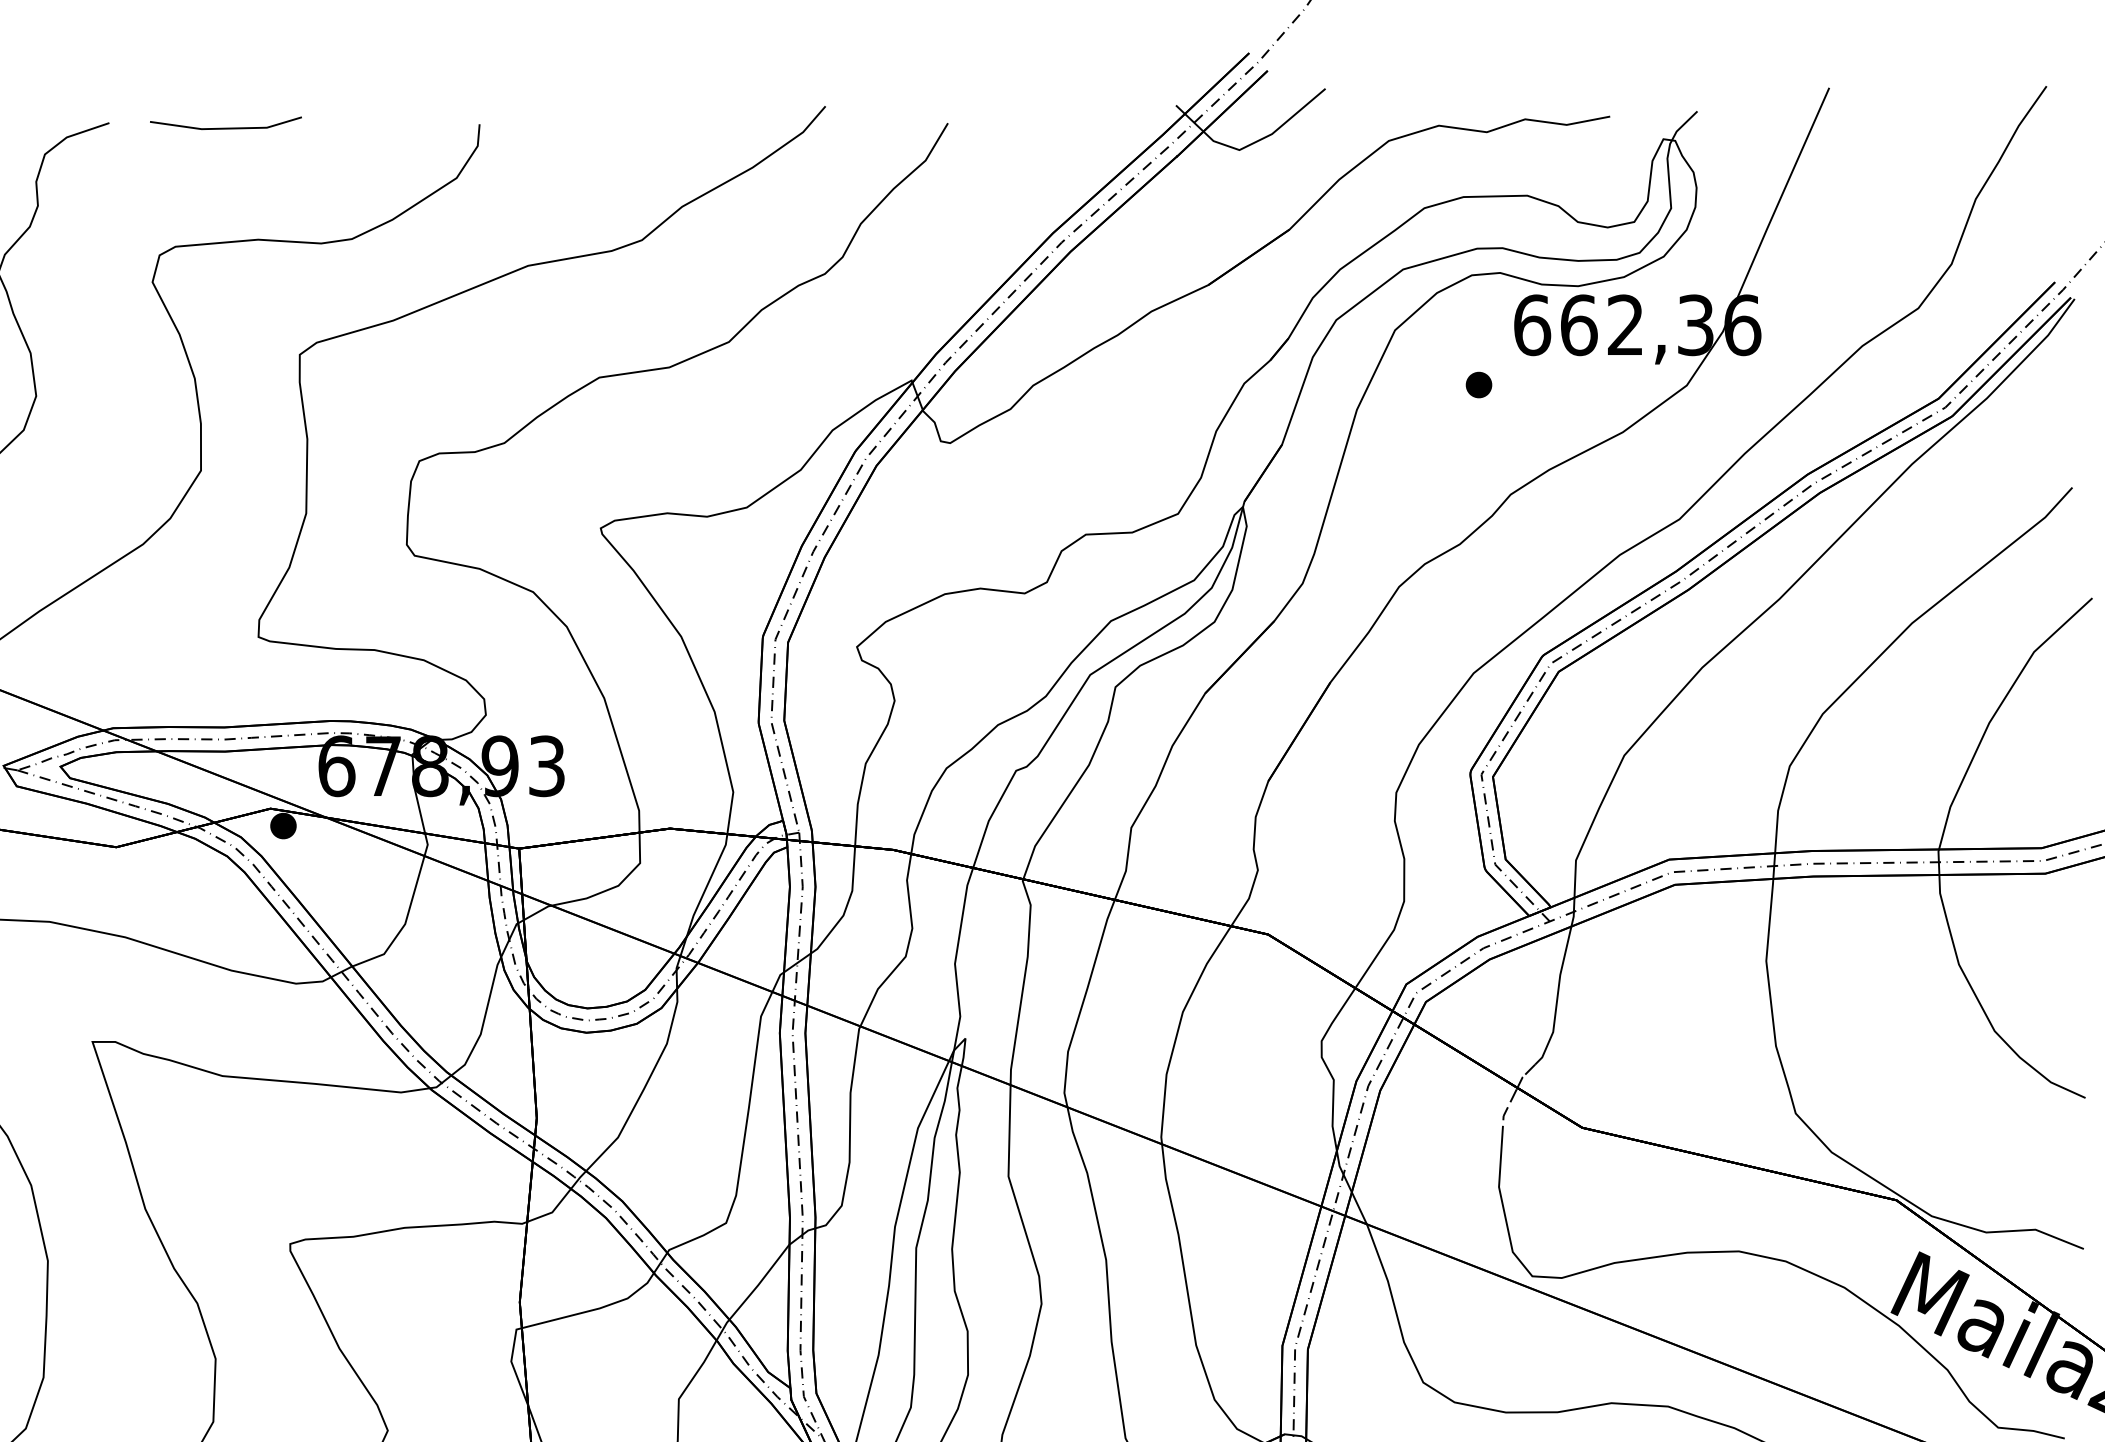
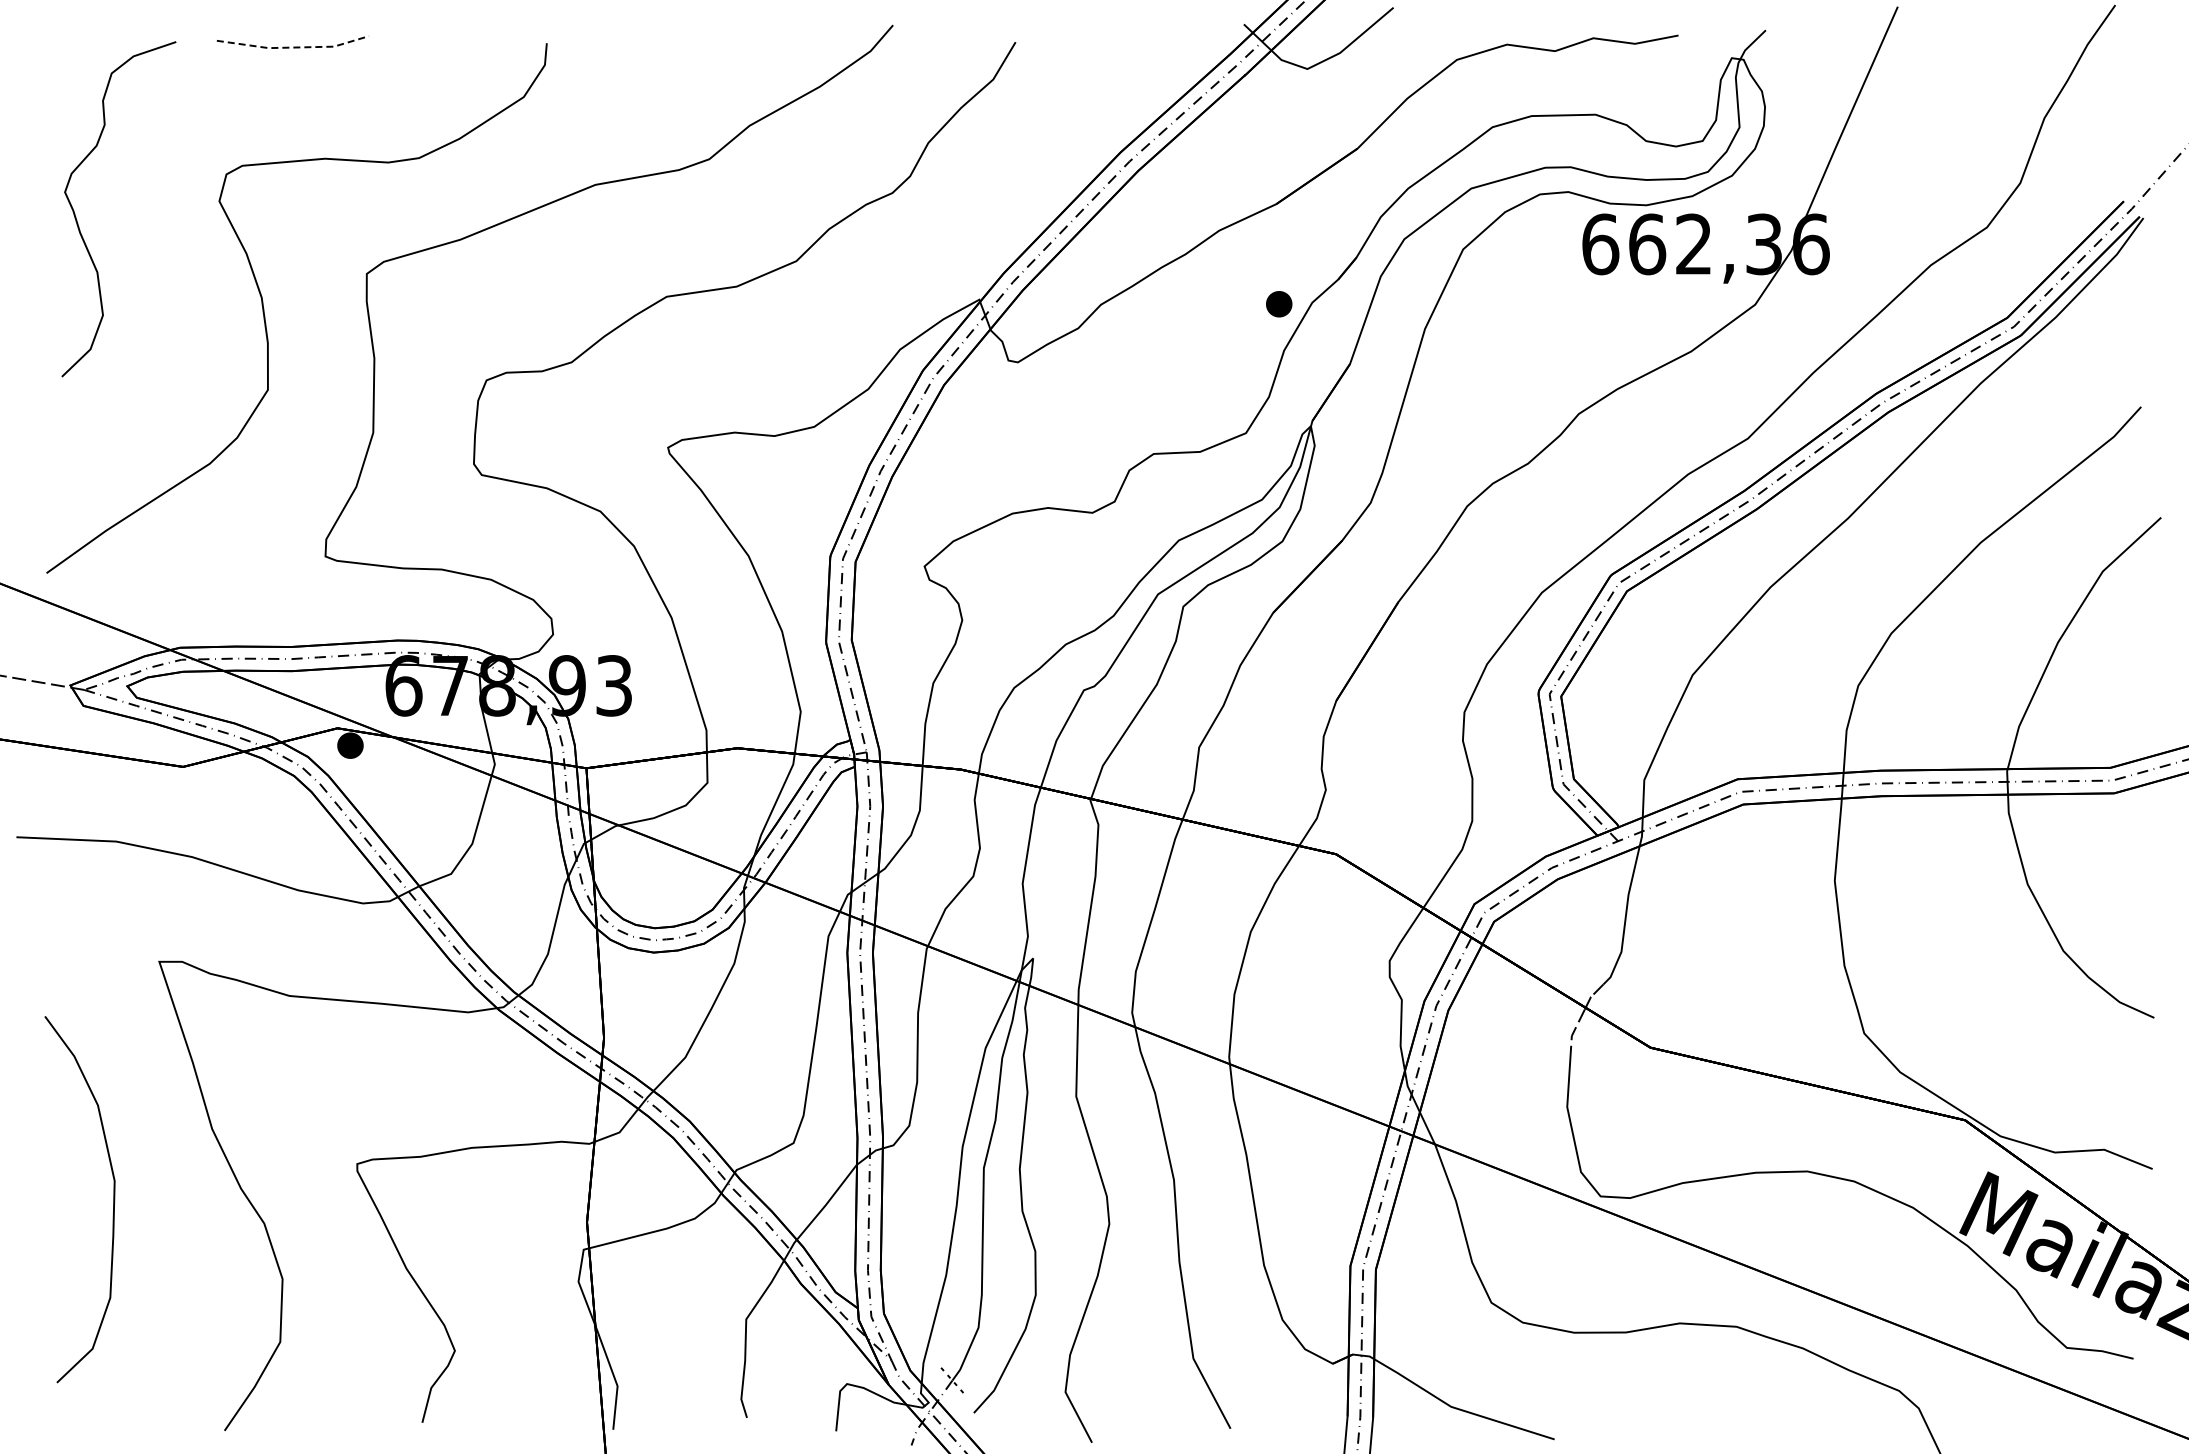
line: (226, 128) -> (293, 47), solid -> dashed
part: (1479, 385) -> (1279, 304), moved

